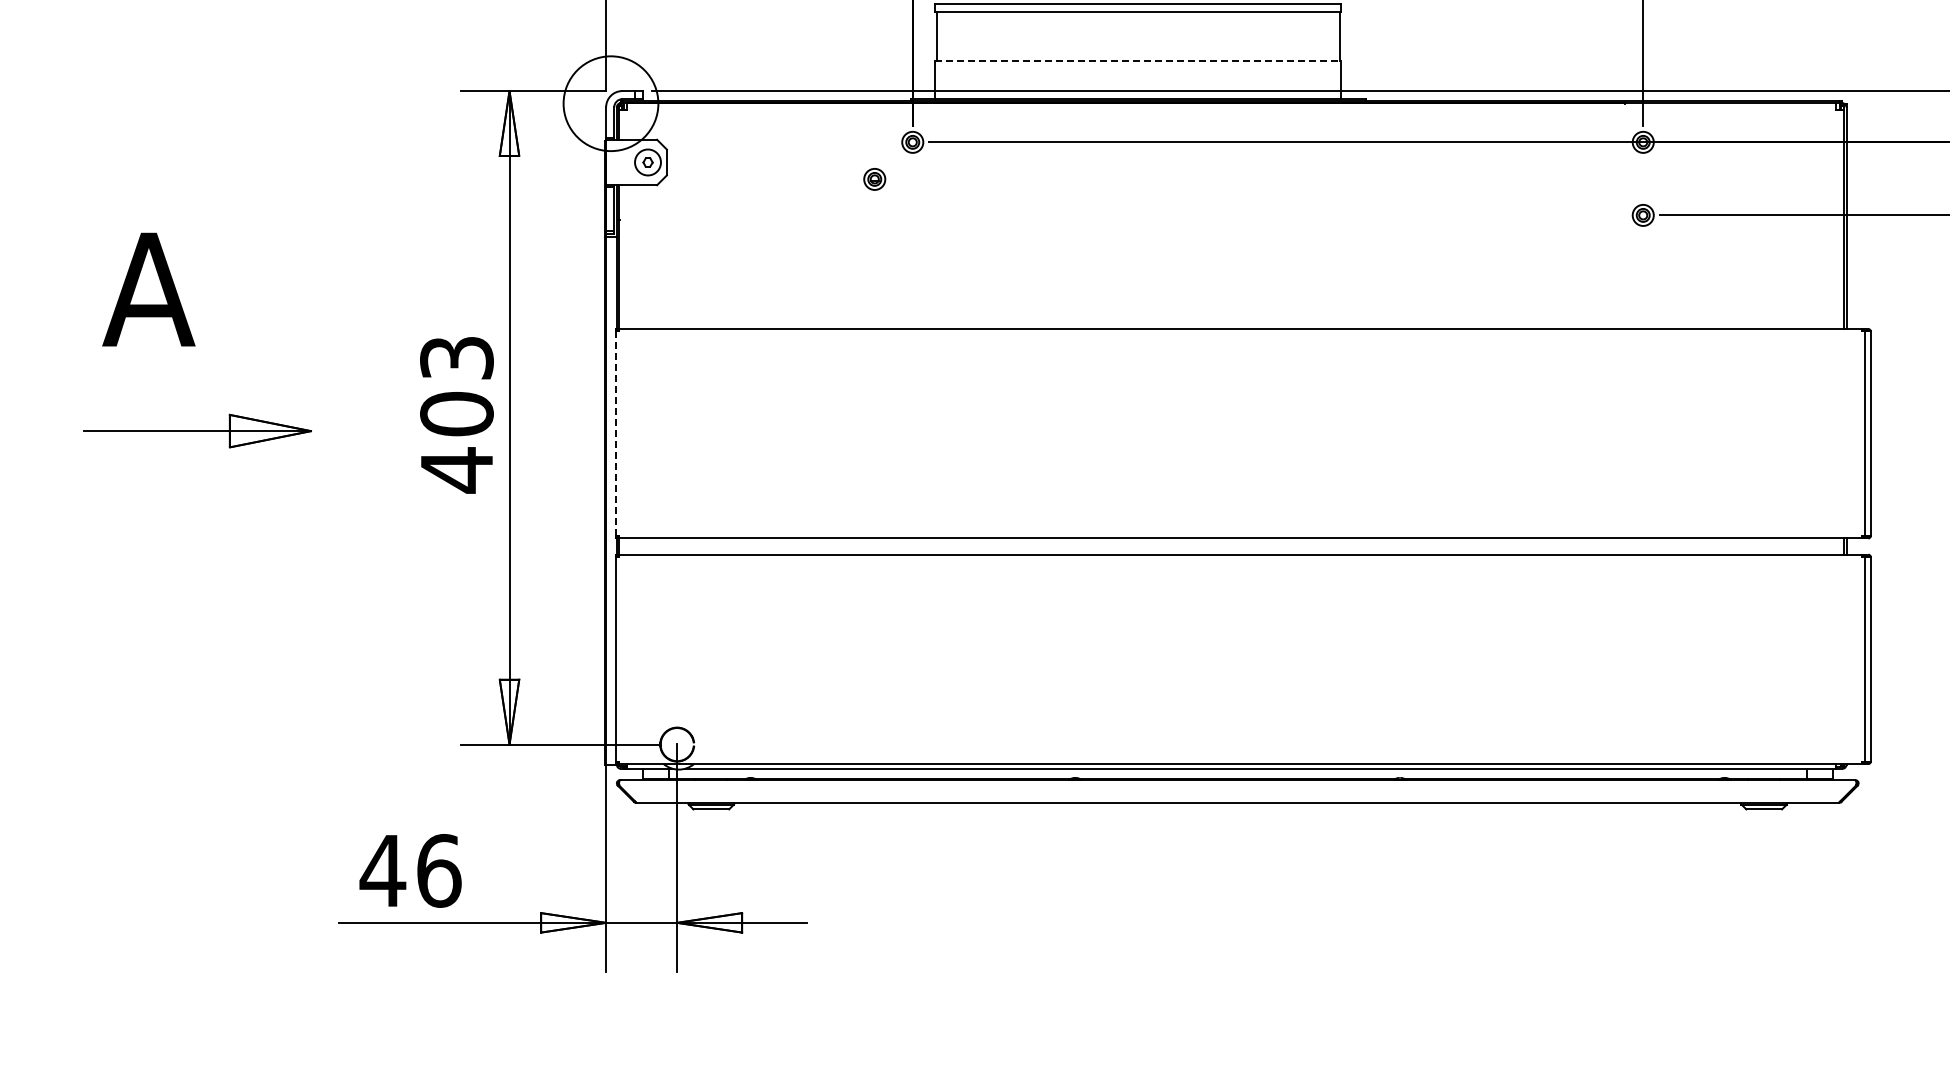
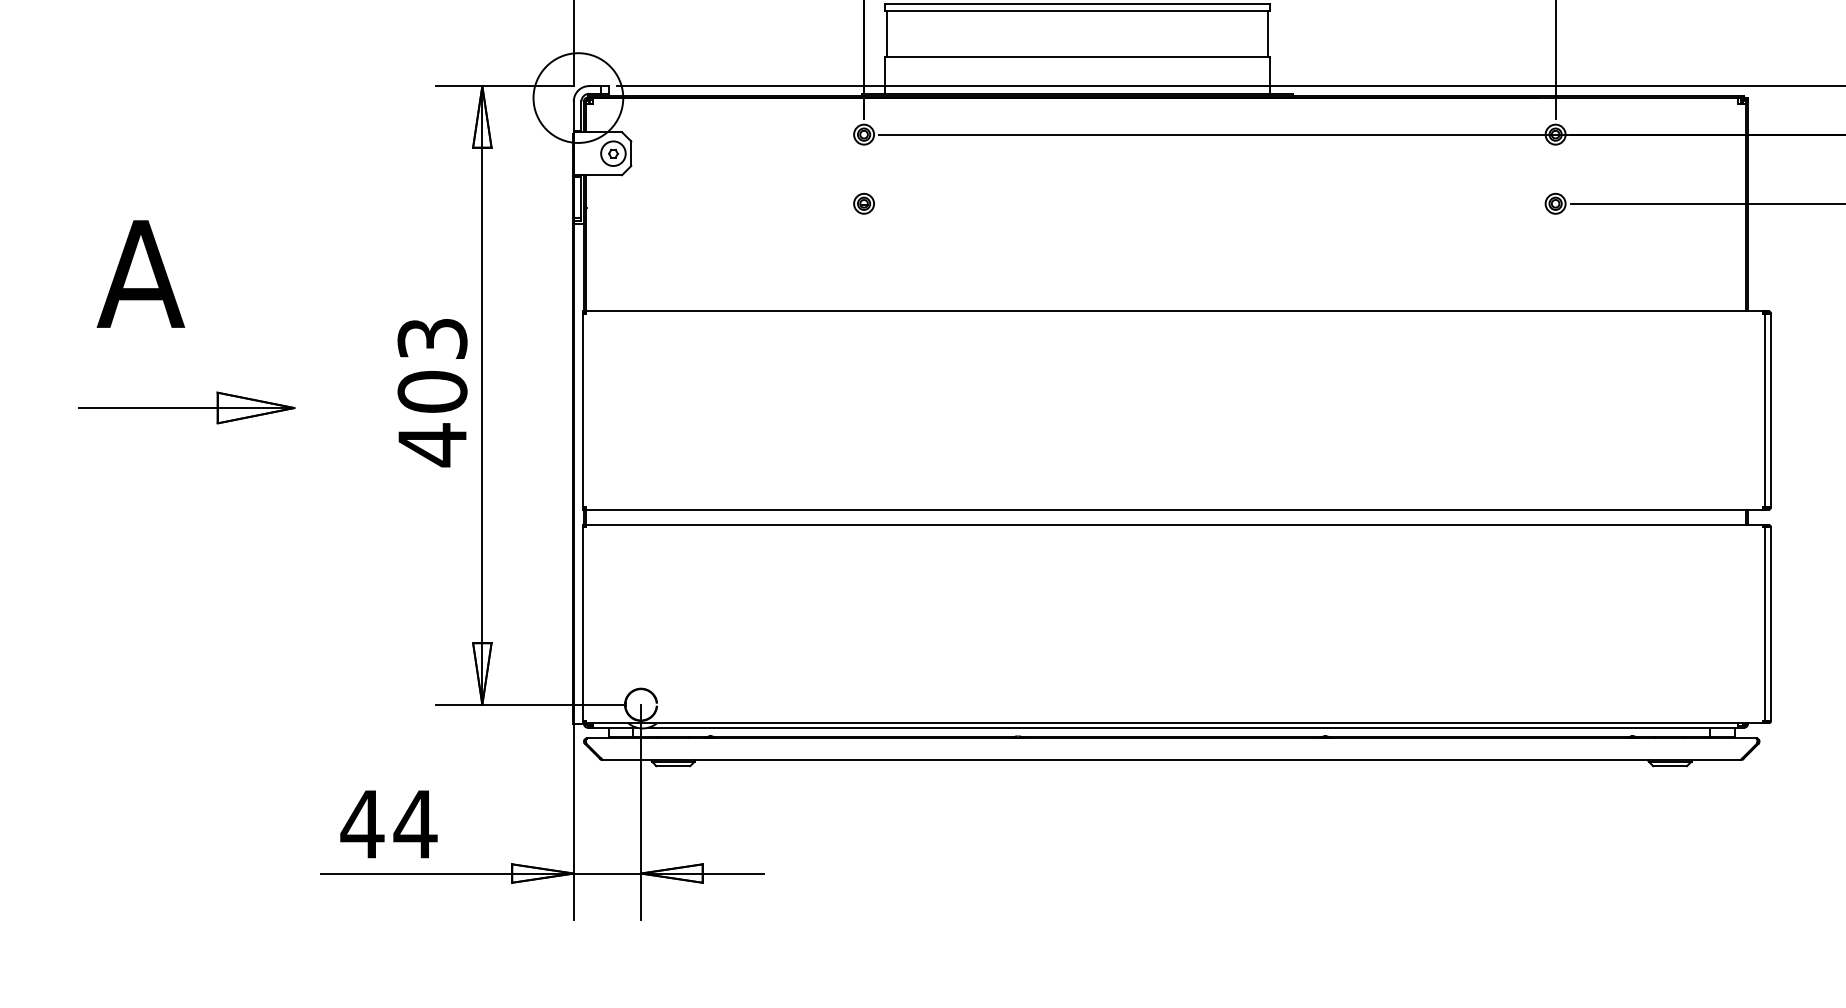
line: (1138, 60) -> (1077, 57), dashed -> solid
part: (874, 179) -> (863, 203), moved
line: (616, 434) -> (583, 411), dashed -> solid
text: (438, 870) -> (415, 823), 46 -> 44

